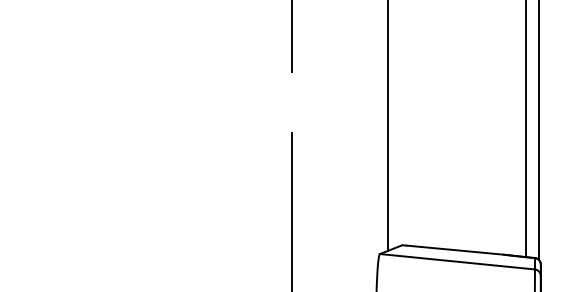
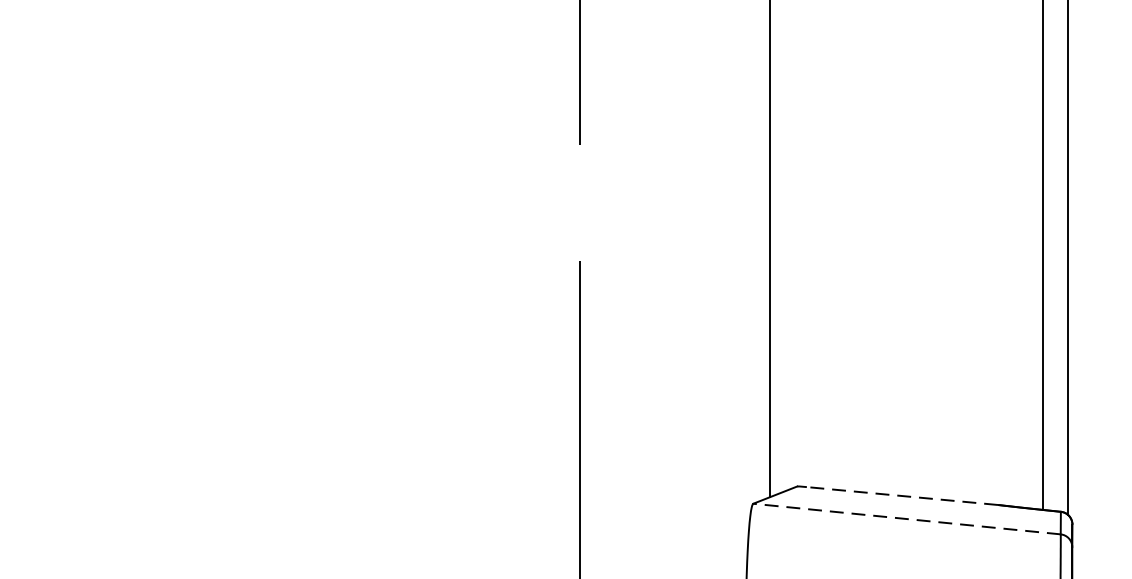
line: (454, 250) -> (901, 496), solid -> dashed
line: (457, 261) -> (907, 518), solid -> dashed

